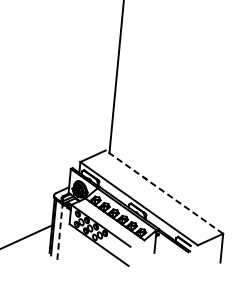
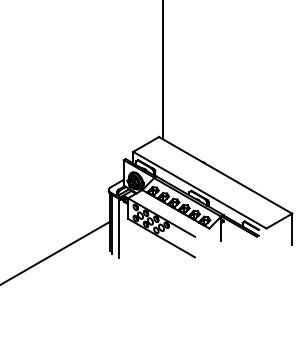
line: (164, 192) -> (225, 175), dashed -> solid
line: (59, 232) -> (118, 228), dashed -> solid

